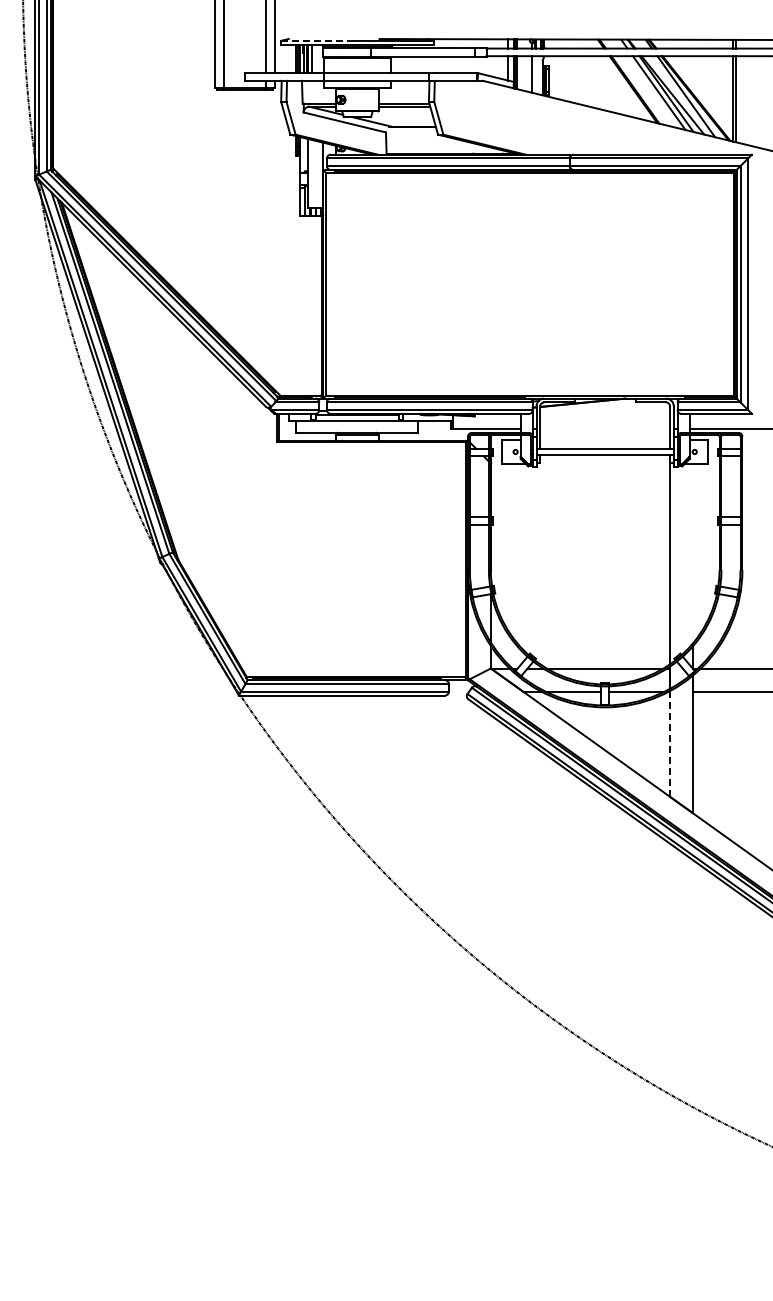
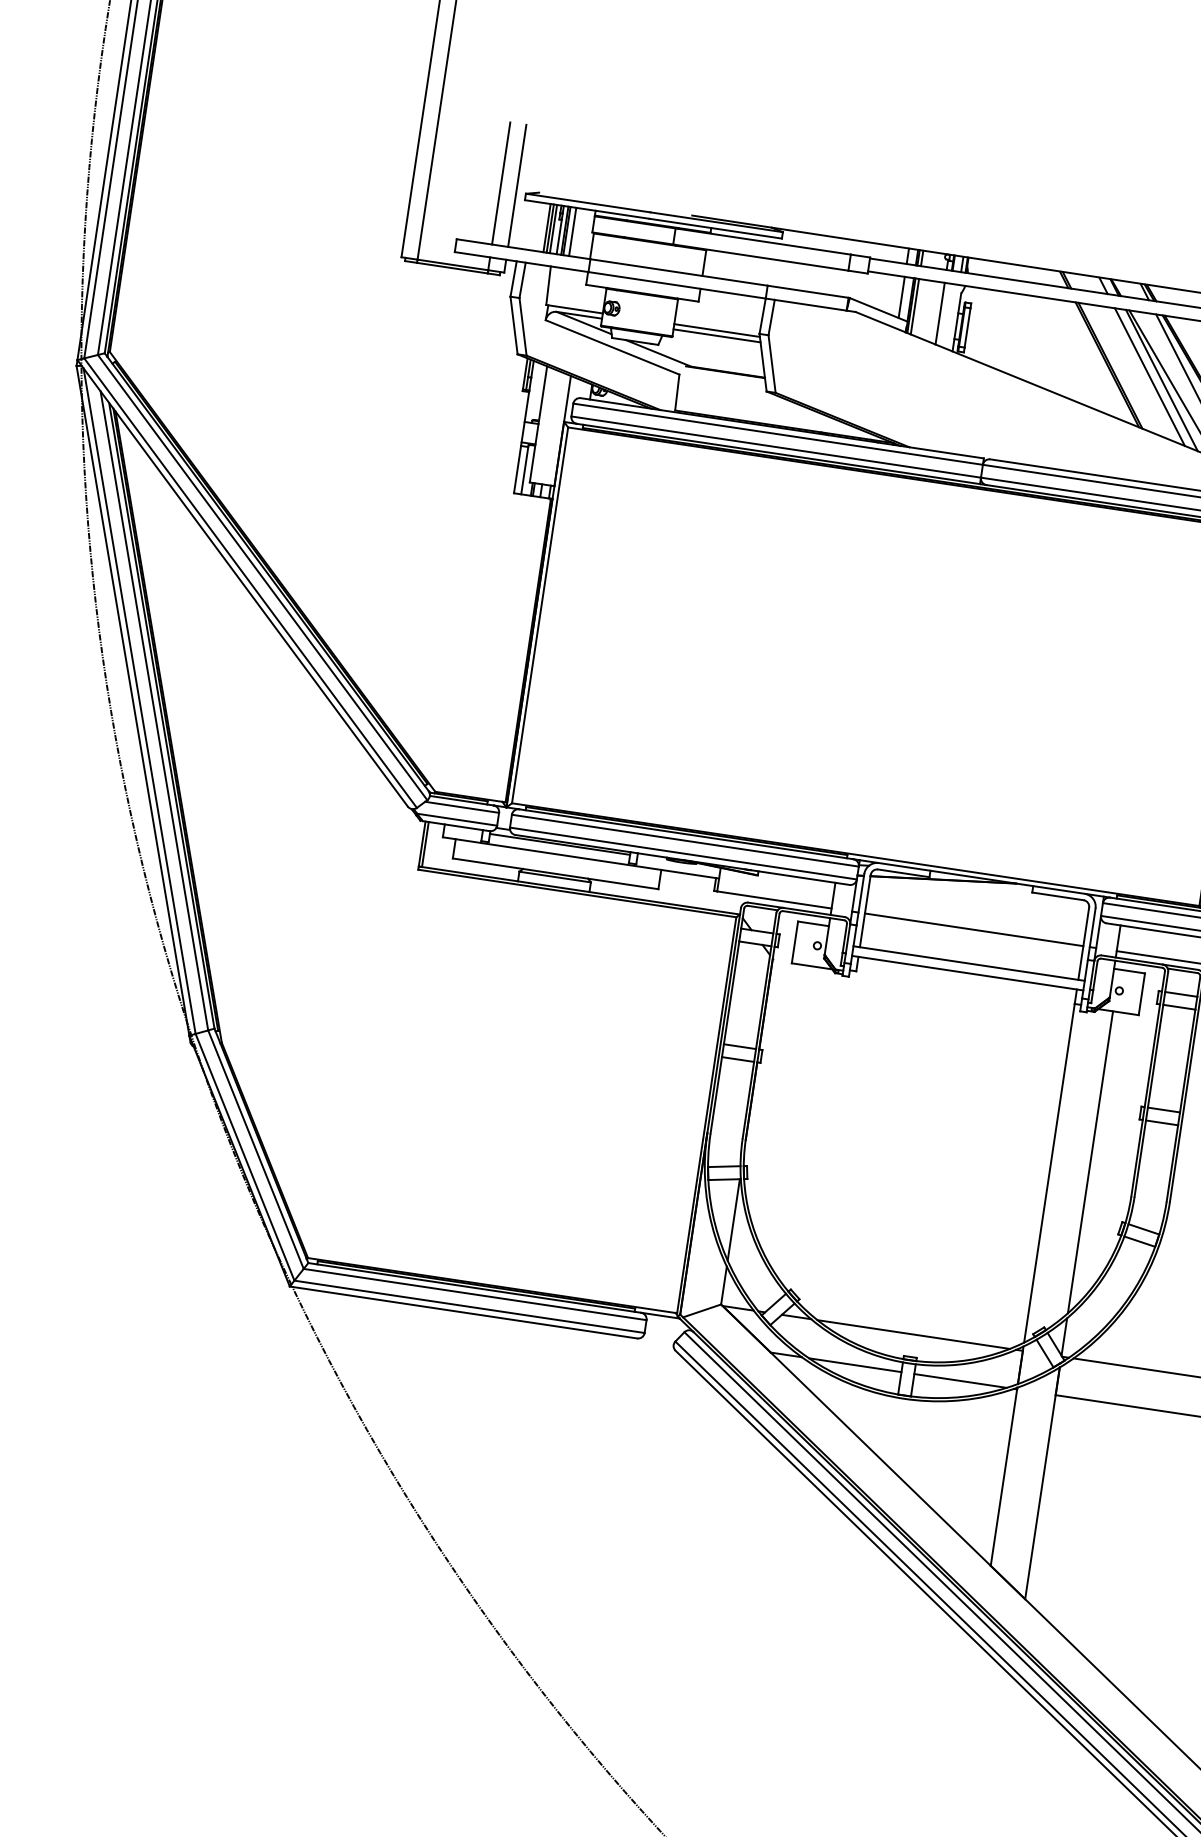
line: (318, 40) -> (588, 202), dashed -> solid
line: (604, 429) -> (972, 930), added
line: (692, 553) -> (1089, 1161), added
line: (669, 743) -> (1003, 1475), dashed -> solid

